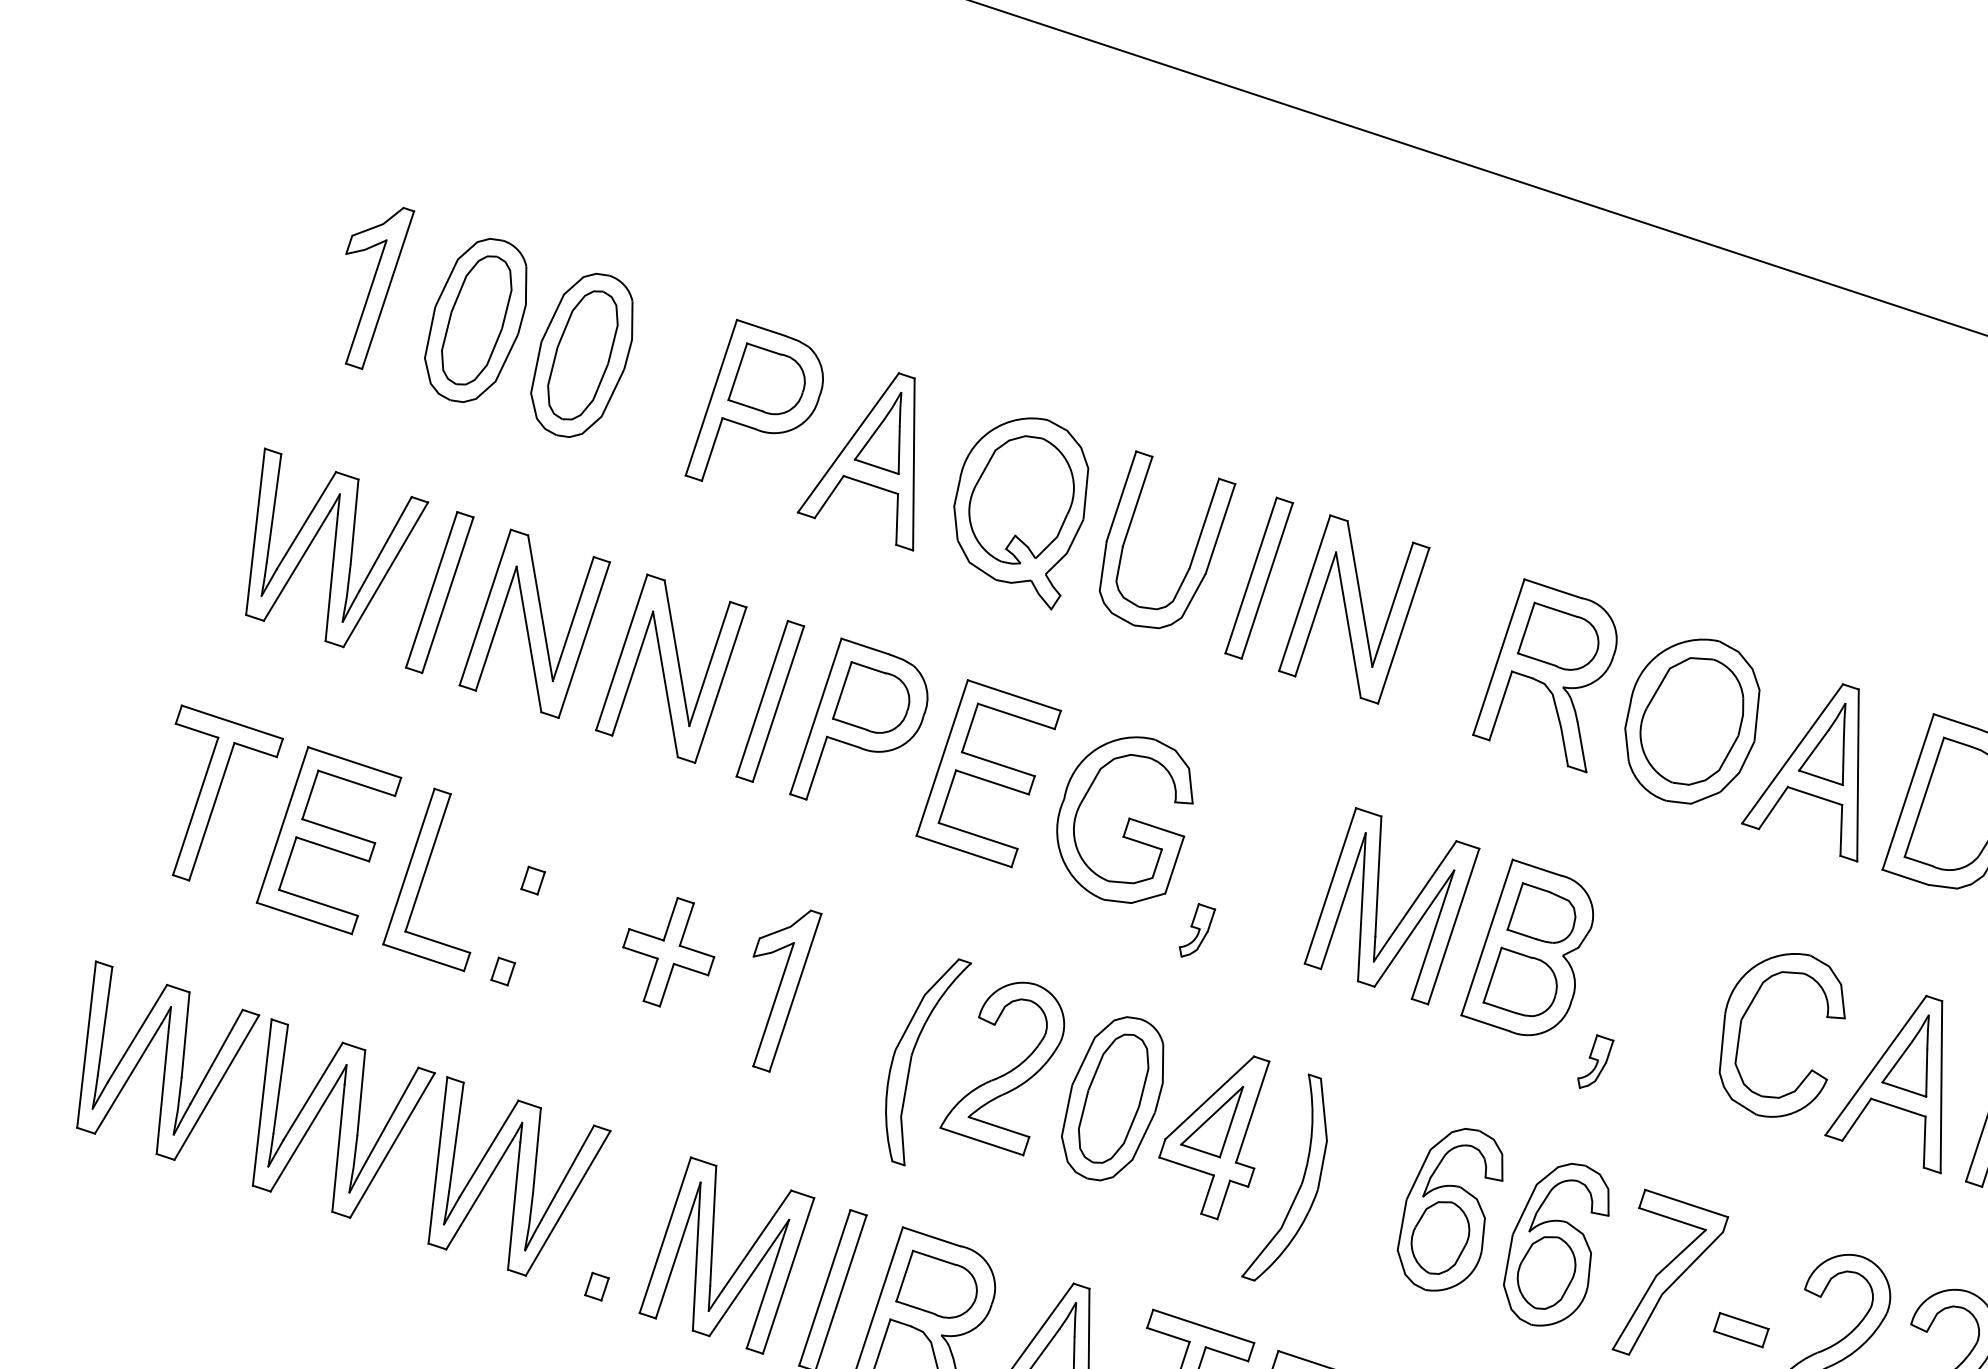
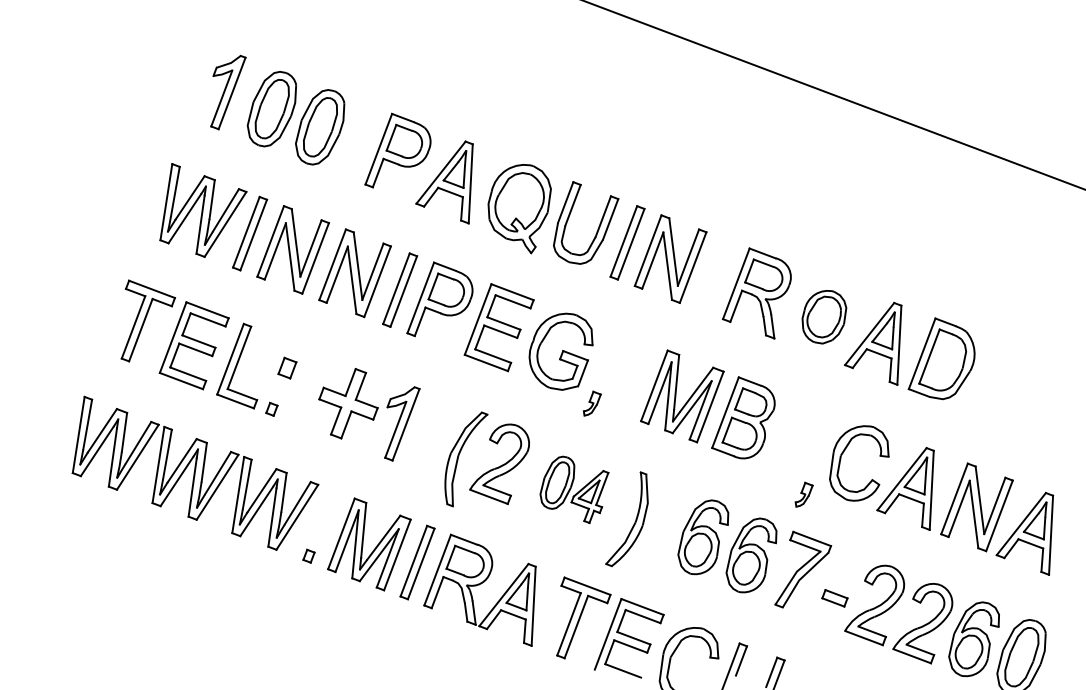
part: (1693, 719) -> (824, 316), size x0.7
part: (533, 879) -> (287, 367), size x1.6
part: (668, 951) -> (348, 403), size x1.4
part: (1594, 1060) -> (803, 494), moved
part: (1166, 1117) -> (574, 489), size x0.7

